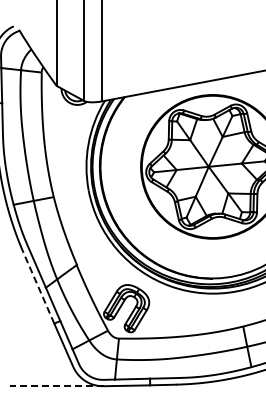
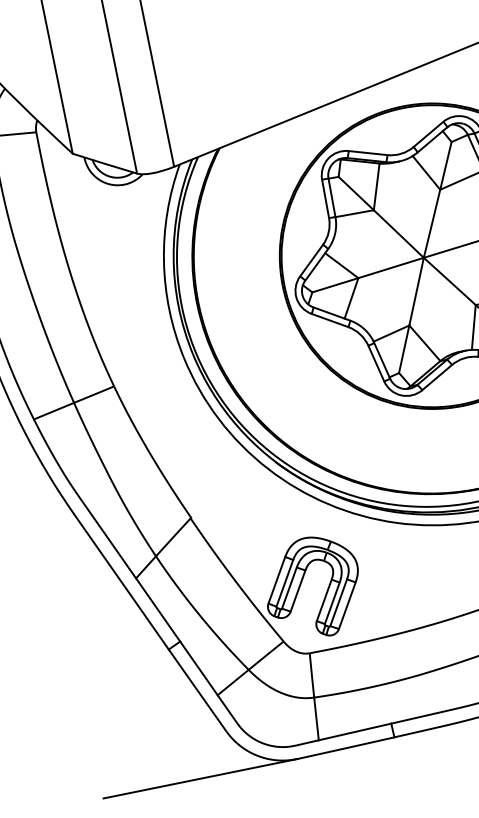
line: (38, 288) -> (120, 583), dashed -> solid
line: (56, 386) -> (199, 779), dashed -> solid

